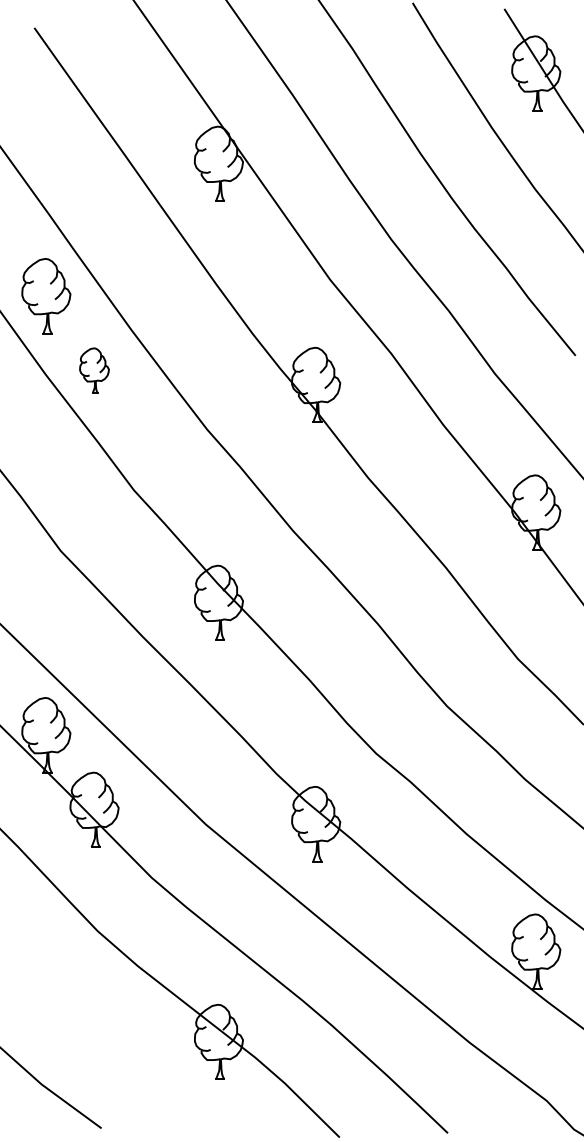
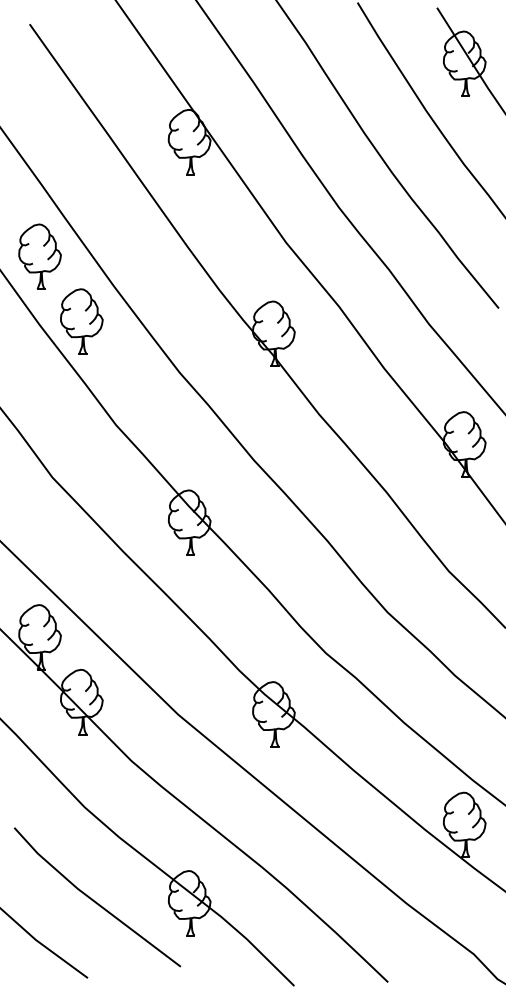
part: (94, 370) -> (81, 321), size x1.67
line: (110, 1039) -> (95, 901), added

